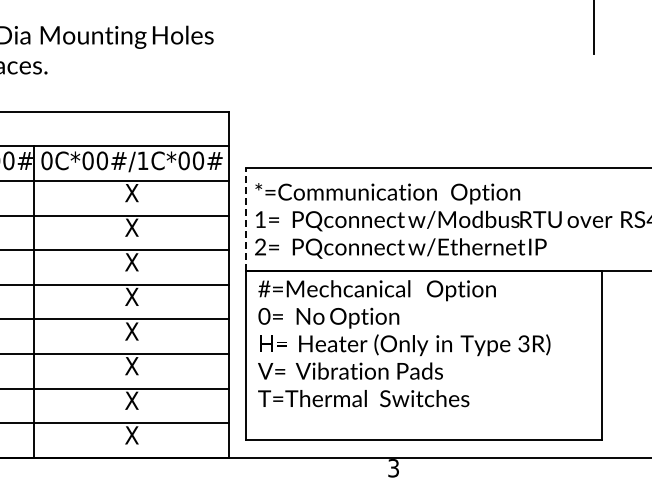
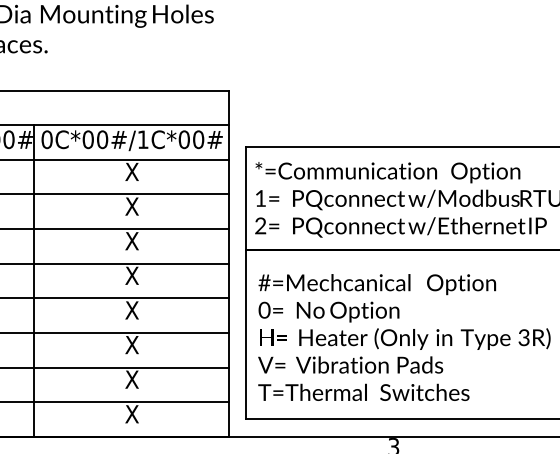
line: (245, 218) -> (245, 197), dashed -> solid
text: (404, 343) -> (404, 337), moved

